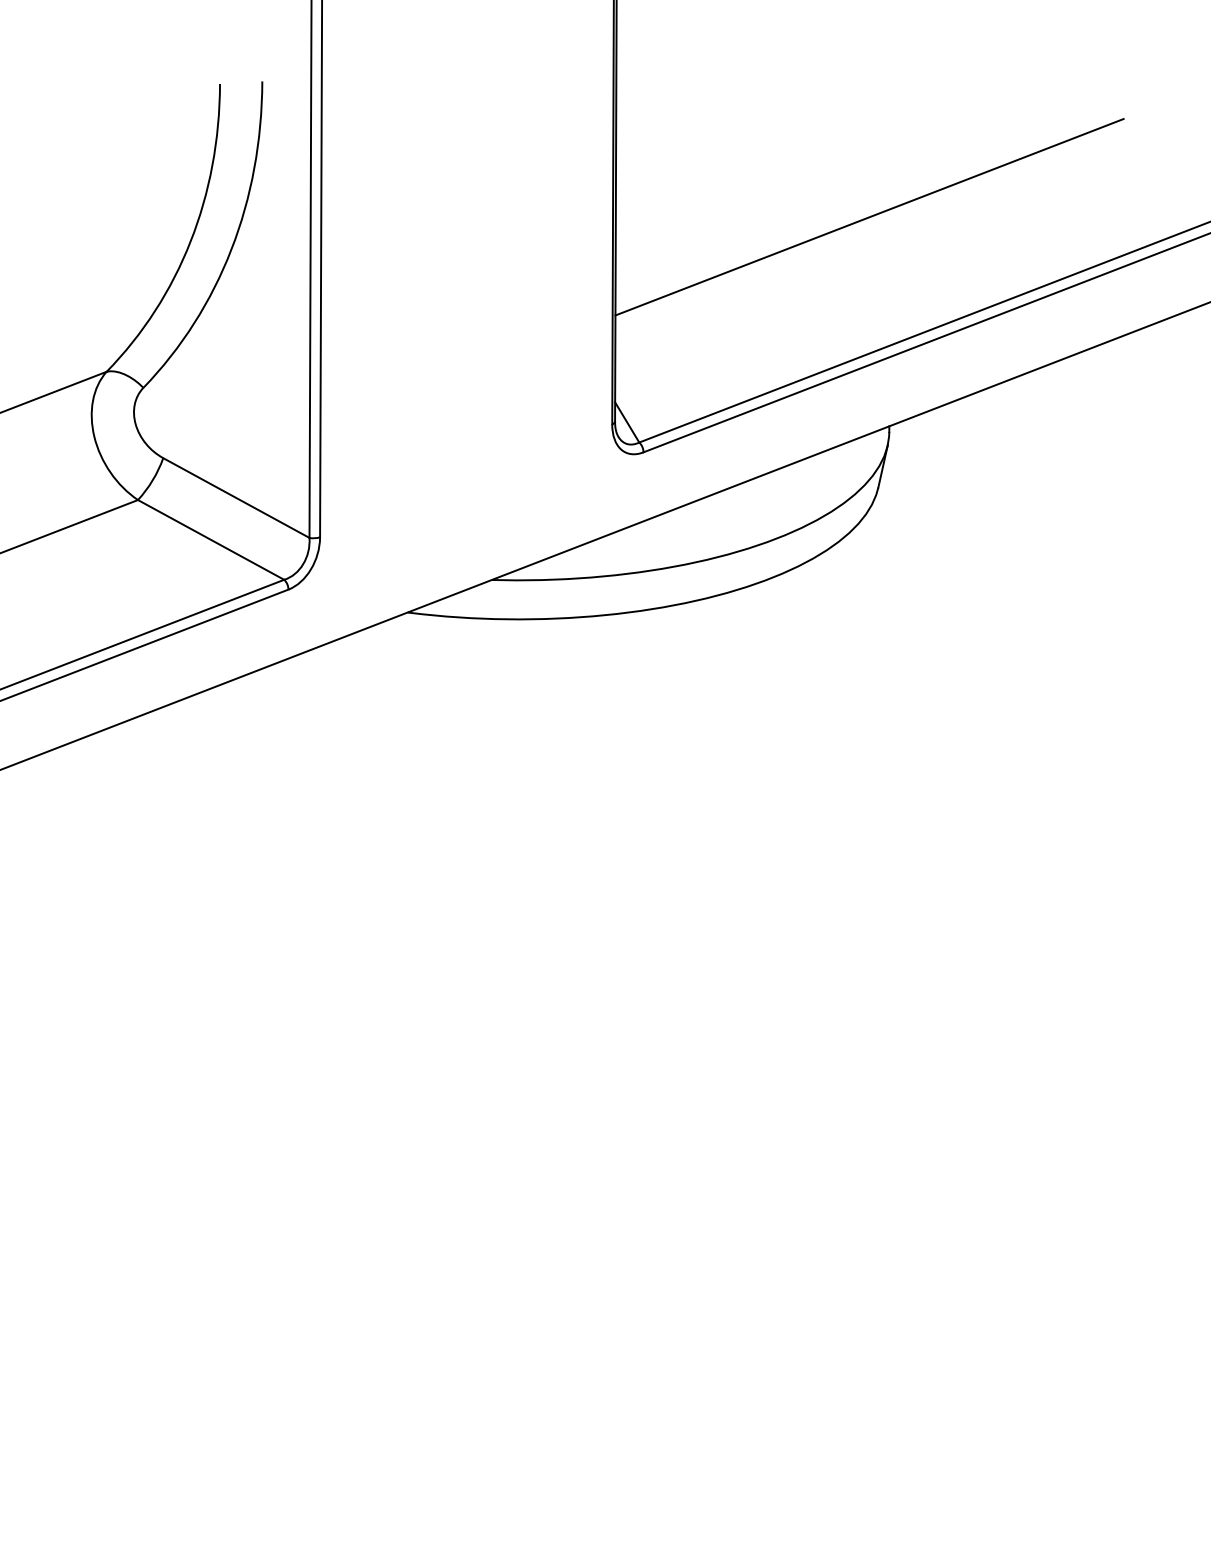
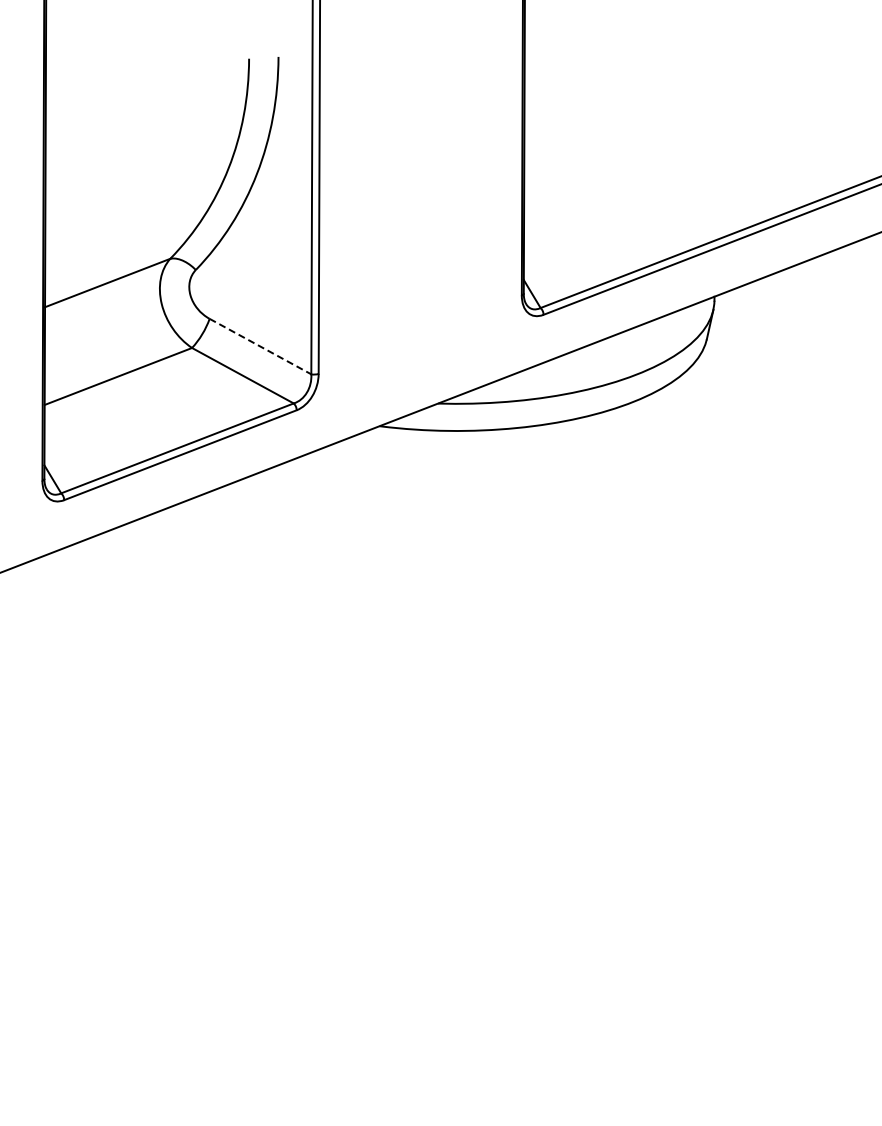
line: (869, 217) -> (700, 151), removed
line: (236, 497) -> (260, 346), solid -> dashed

